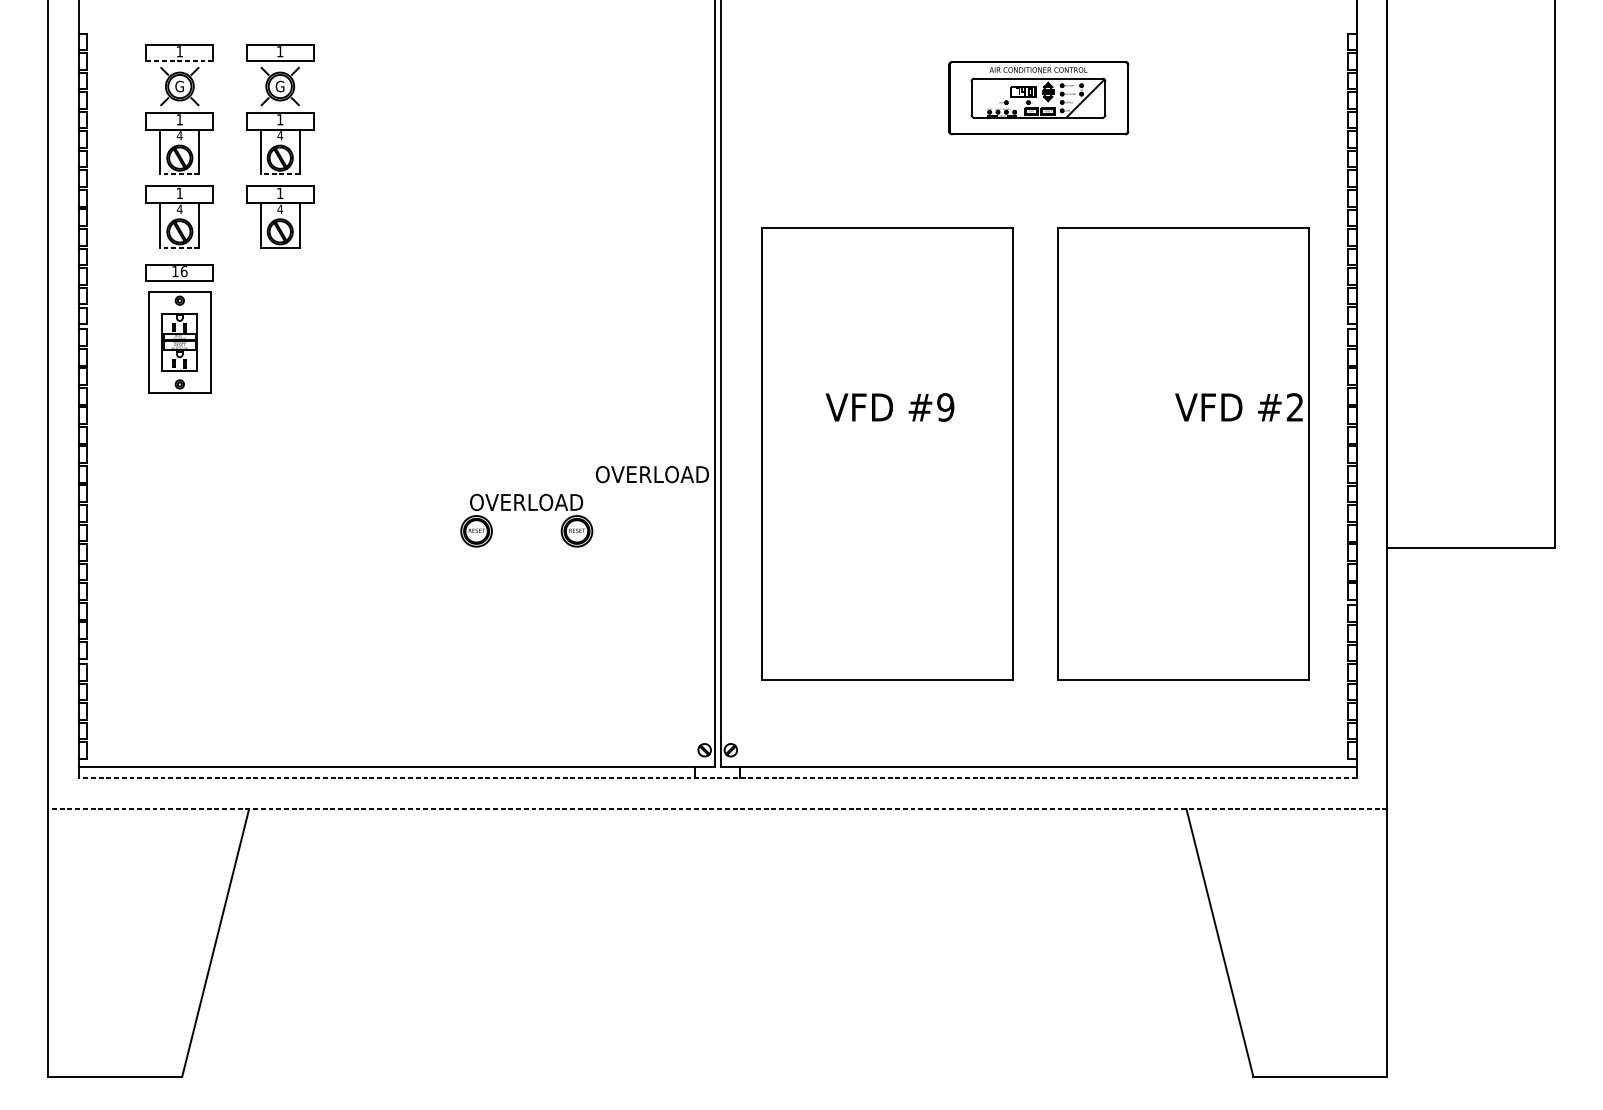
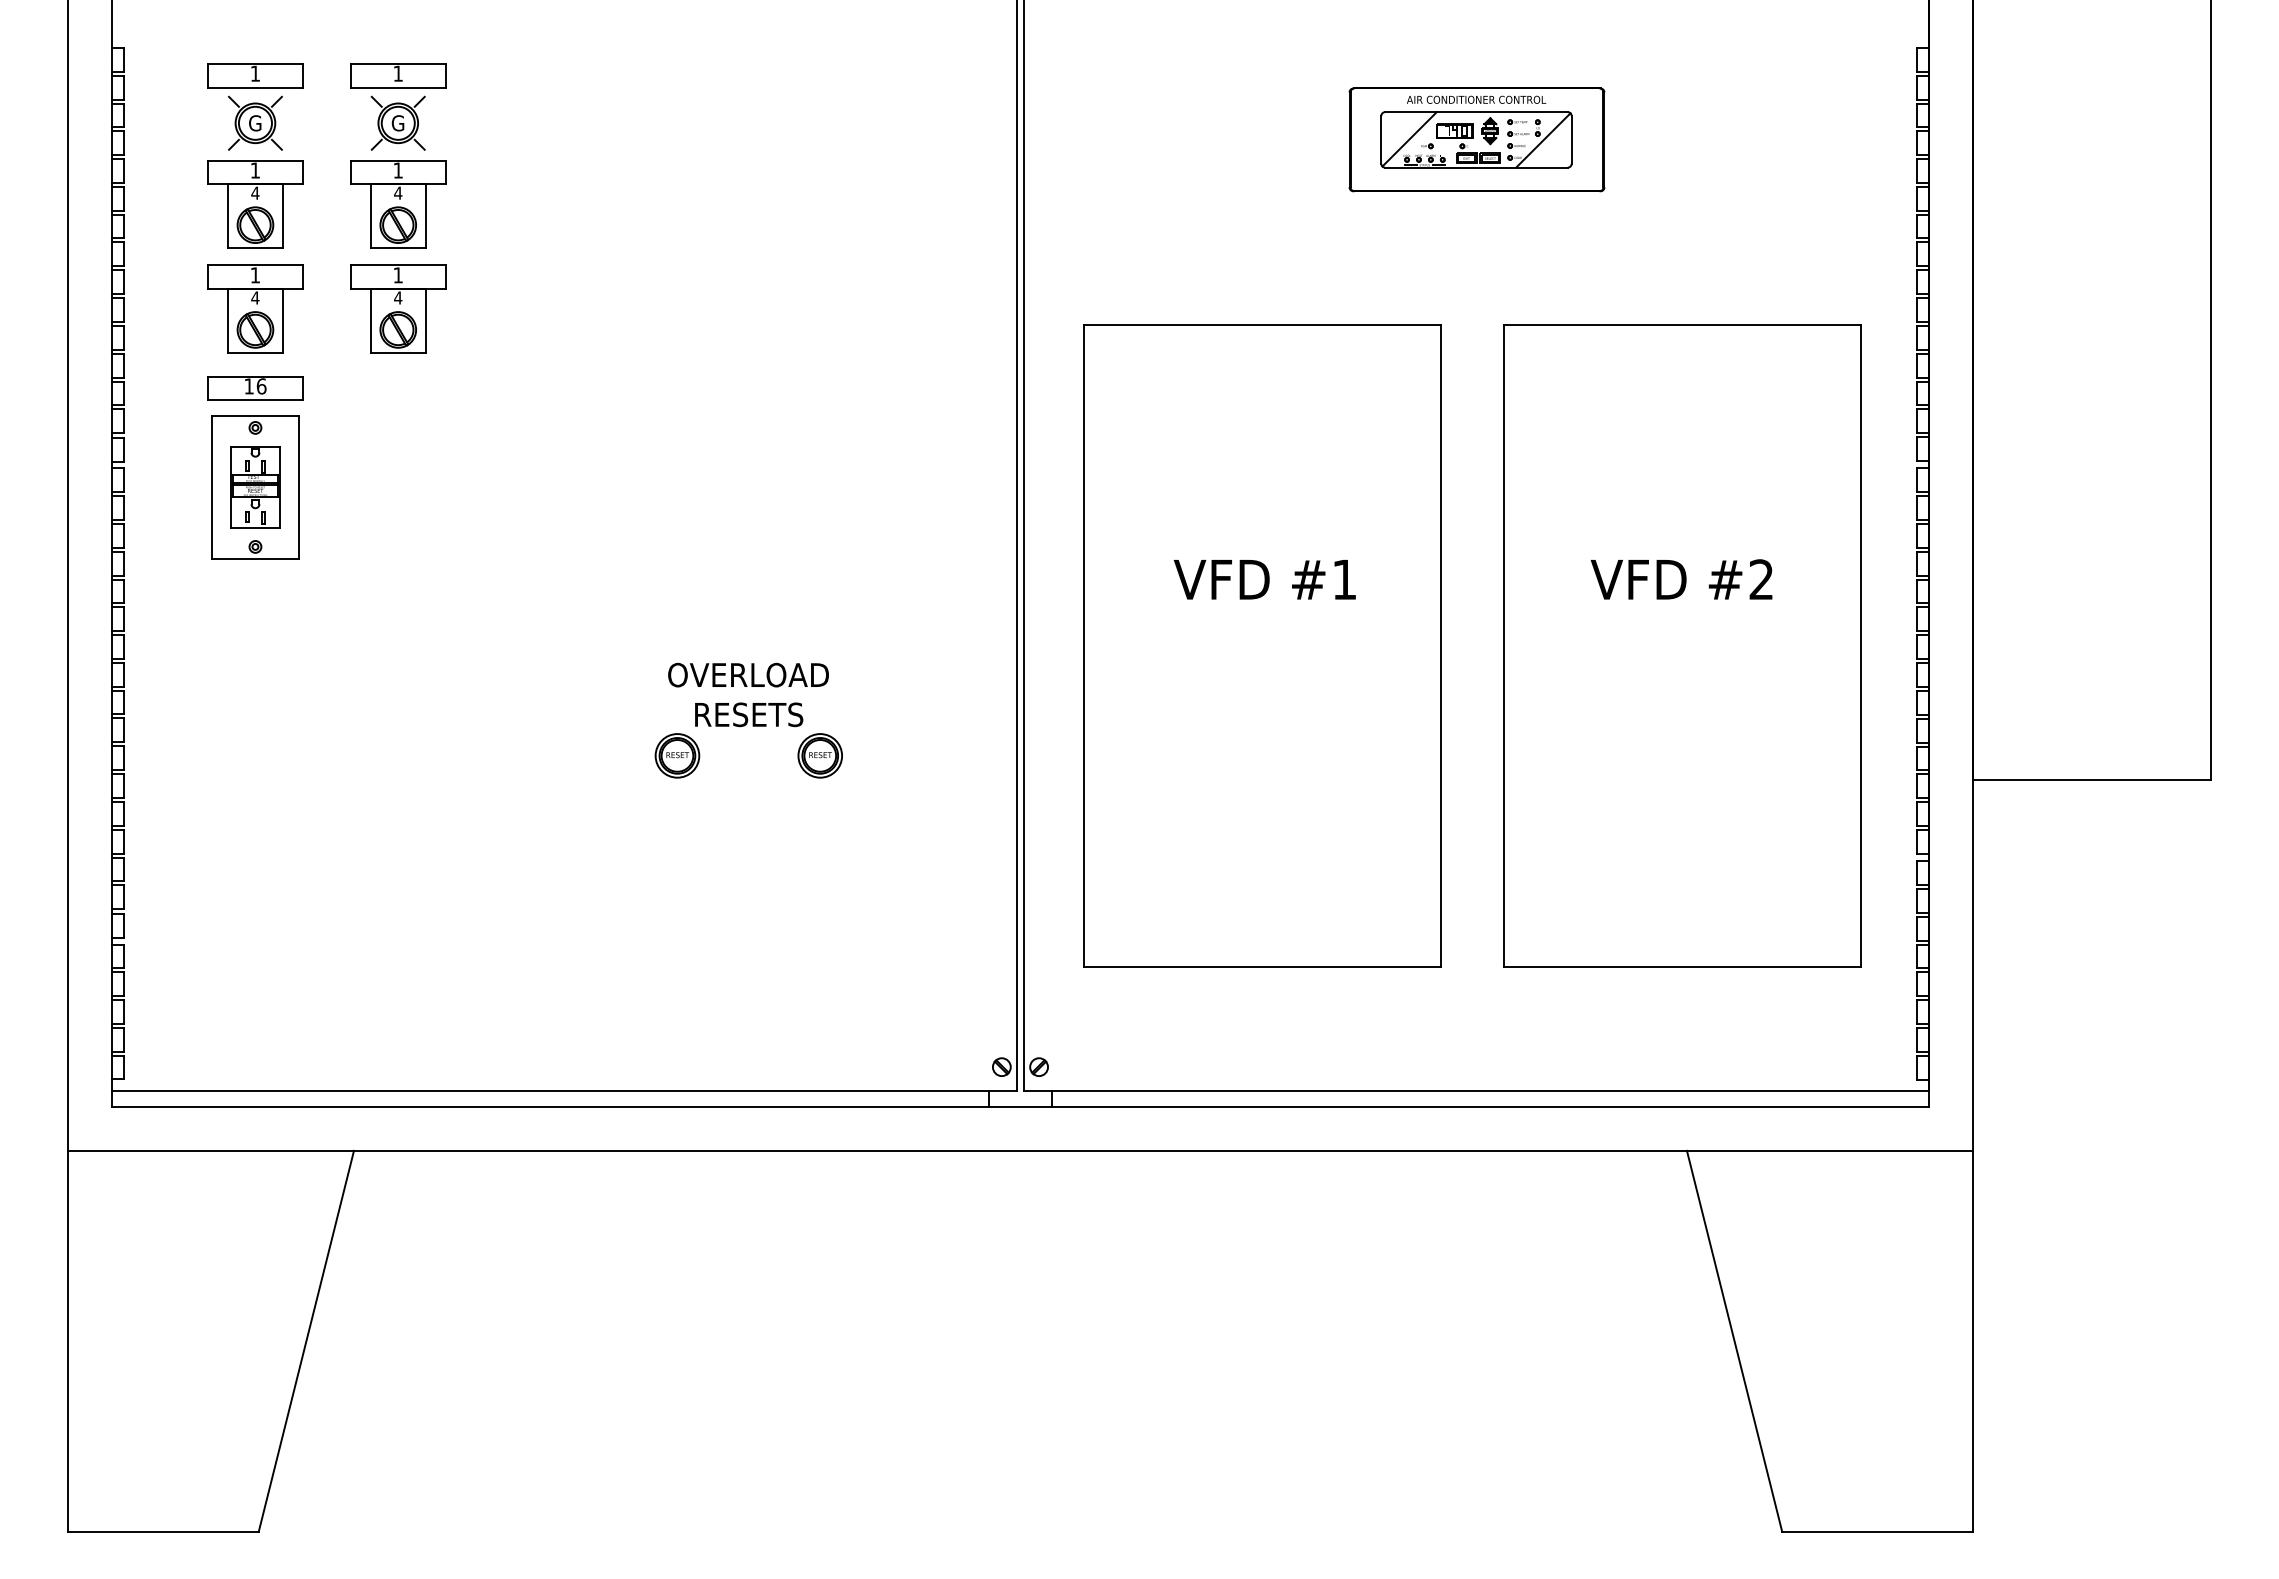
line: (179, 61) -> (255, 87), dashed -> solid
line: (991, 97) -> (1409, 139), added
line: (179, 173) -> (255, 247), dashed -> solid
line: (280, 173) -> (398, 247), dashed -> solid
line: (179, 247) -> (255, 352), dashed -> solid
text: (945, 407) -> (1344, 579), #9 -> #1
text: (1238, 407) -> (1681, 579), moved
text: (652, 474) -> (748, 674), moved
text: (526, 502) -> (748, 714), OVERLOAD -> RESETS
line: (717, 778) -> (1019, 1107), dashed -> solid
line: (717, 808) -> (1019, 1150), dashed -> solid

